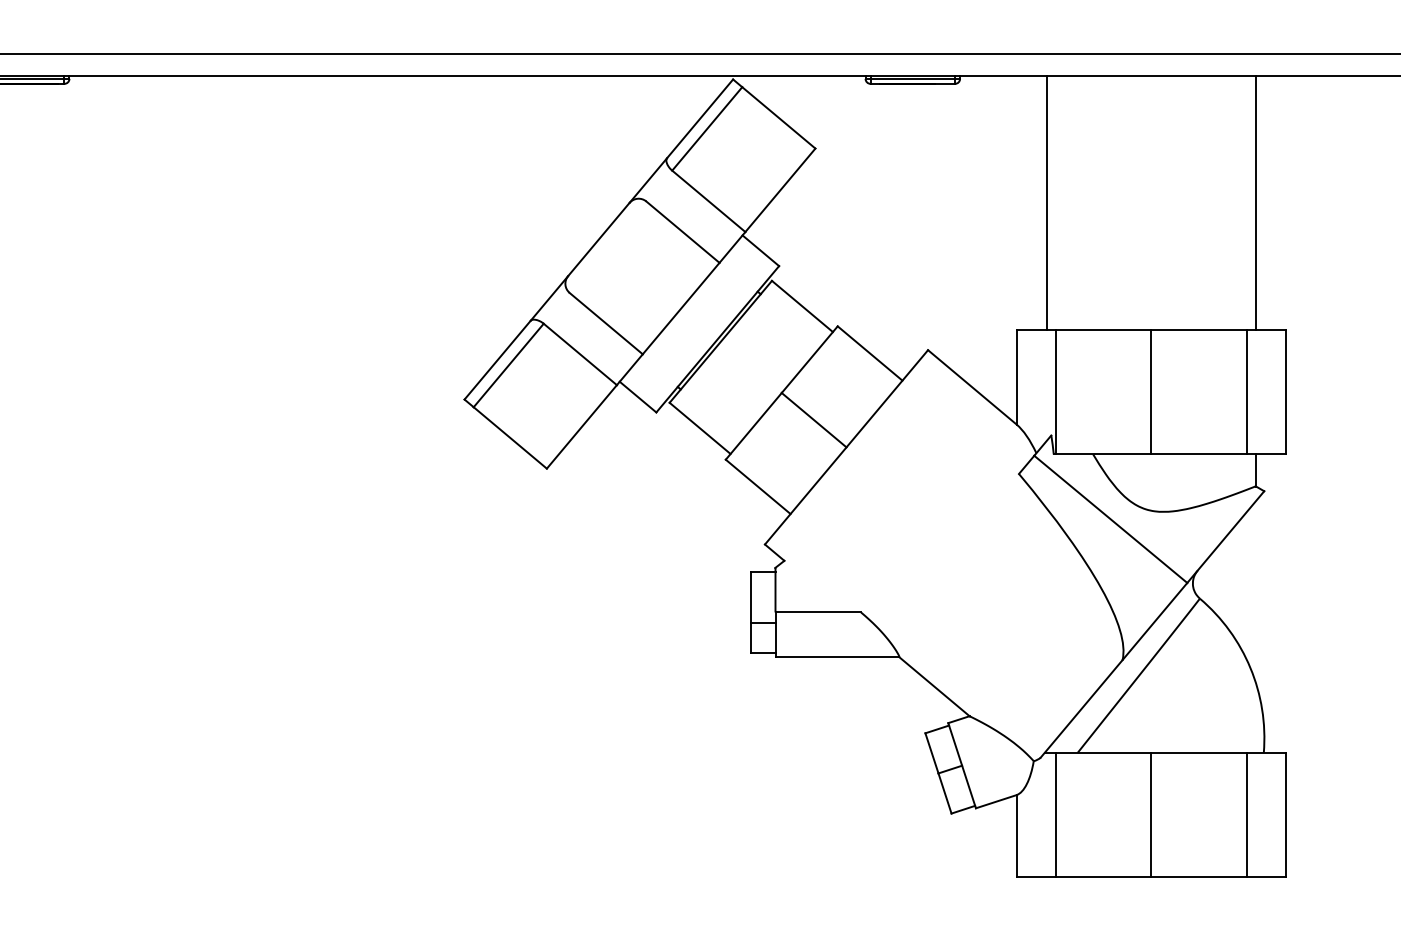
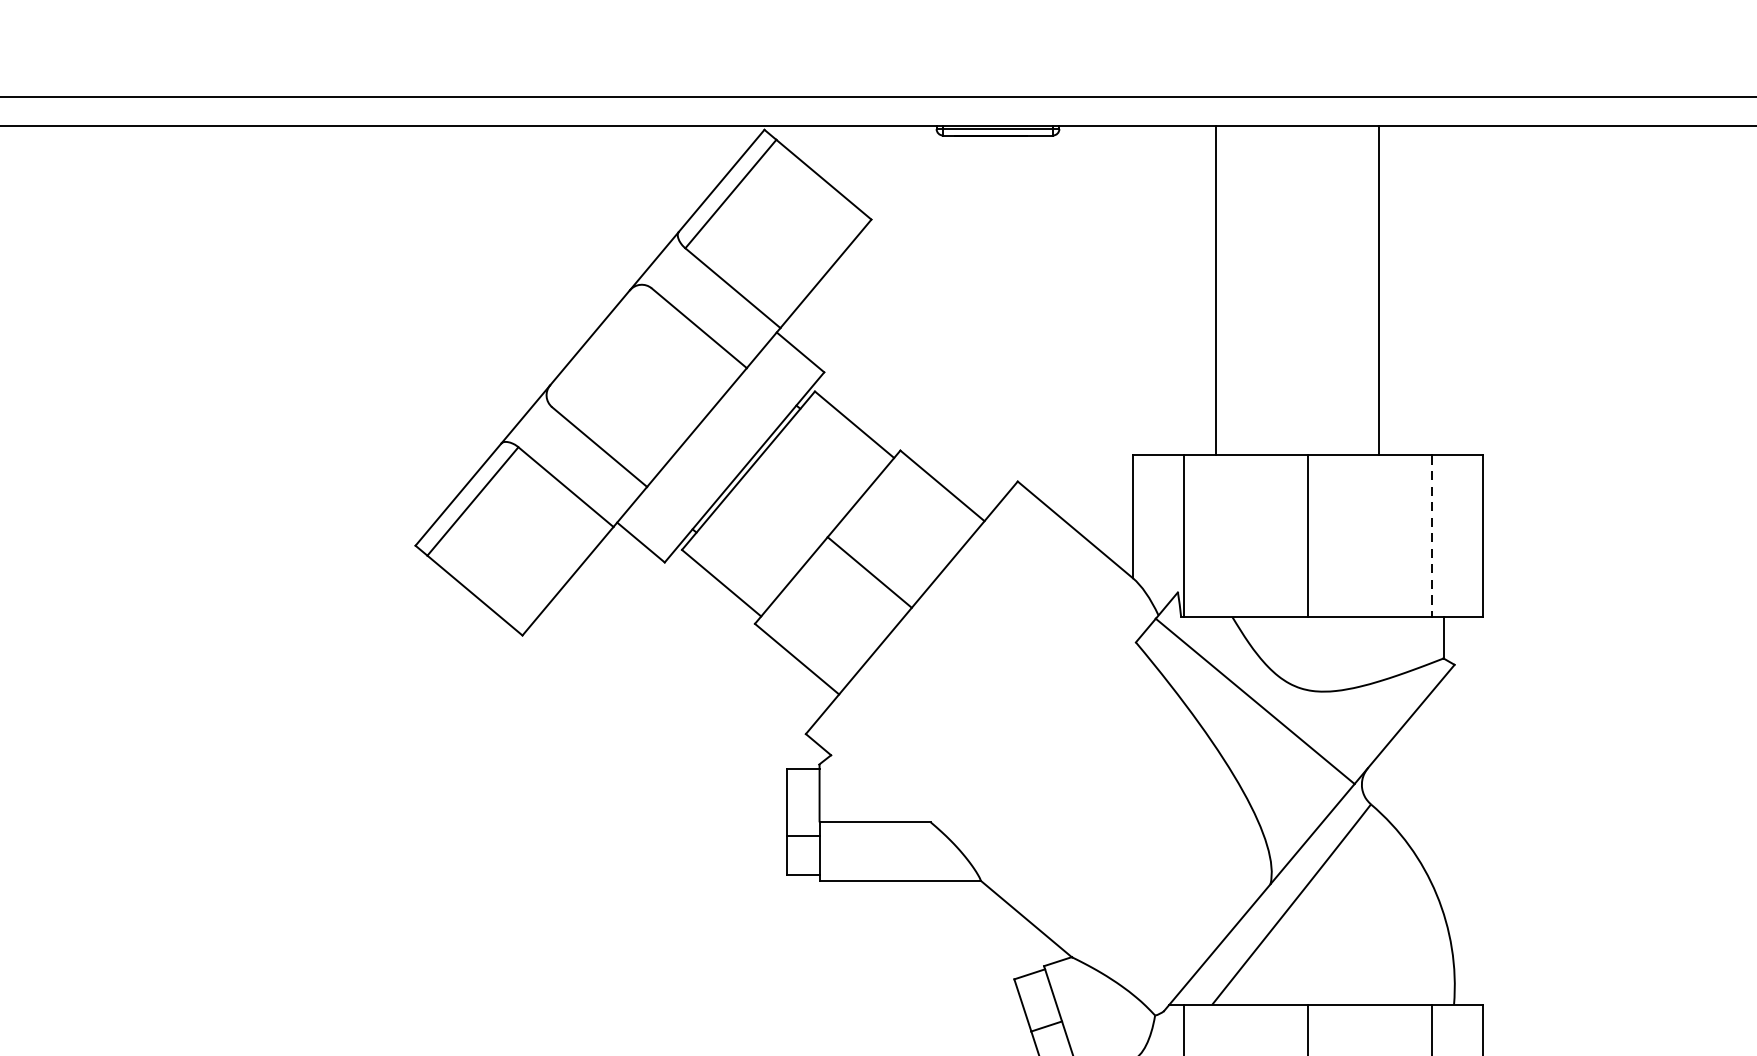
line: (1046, 203) -> (1215, 290), moved
line: (1255, 203) -> (1378, 290), moved
line: (1246, 392) -> (1431, 536), solid -> dashed

